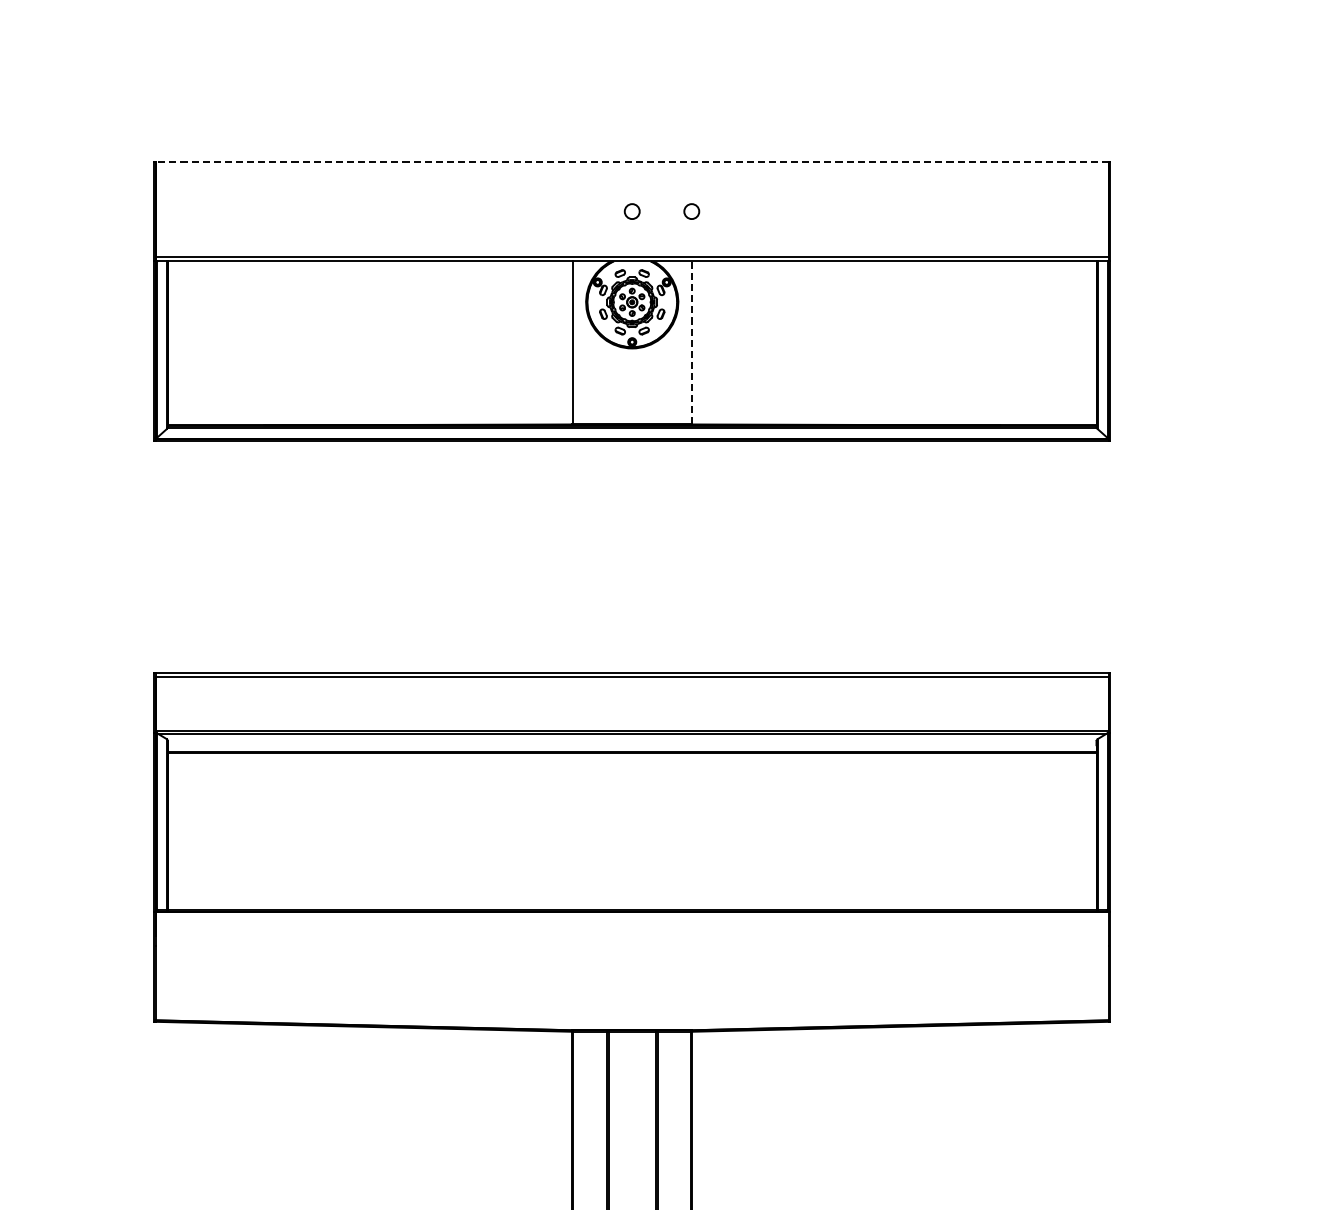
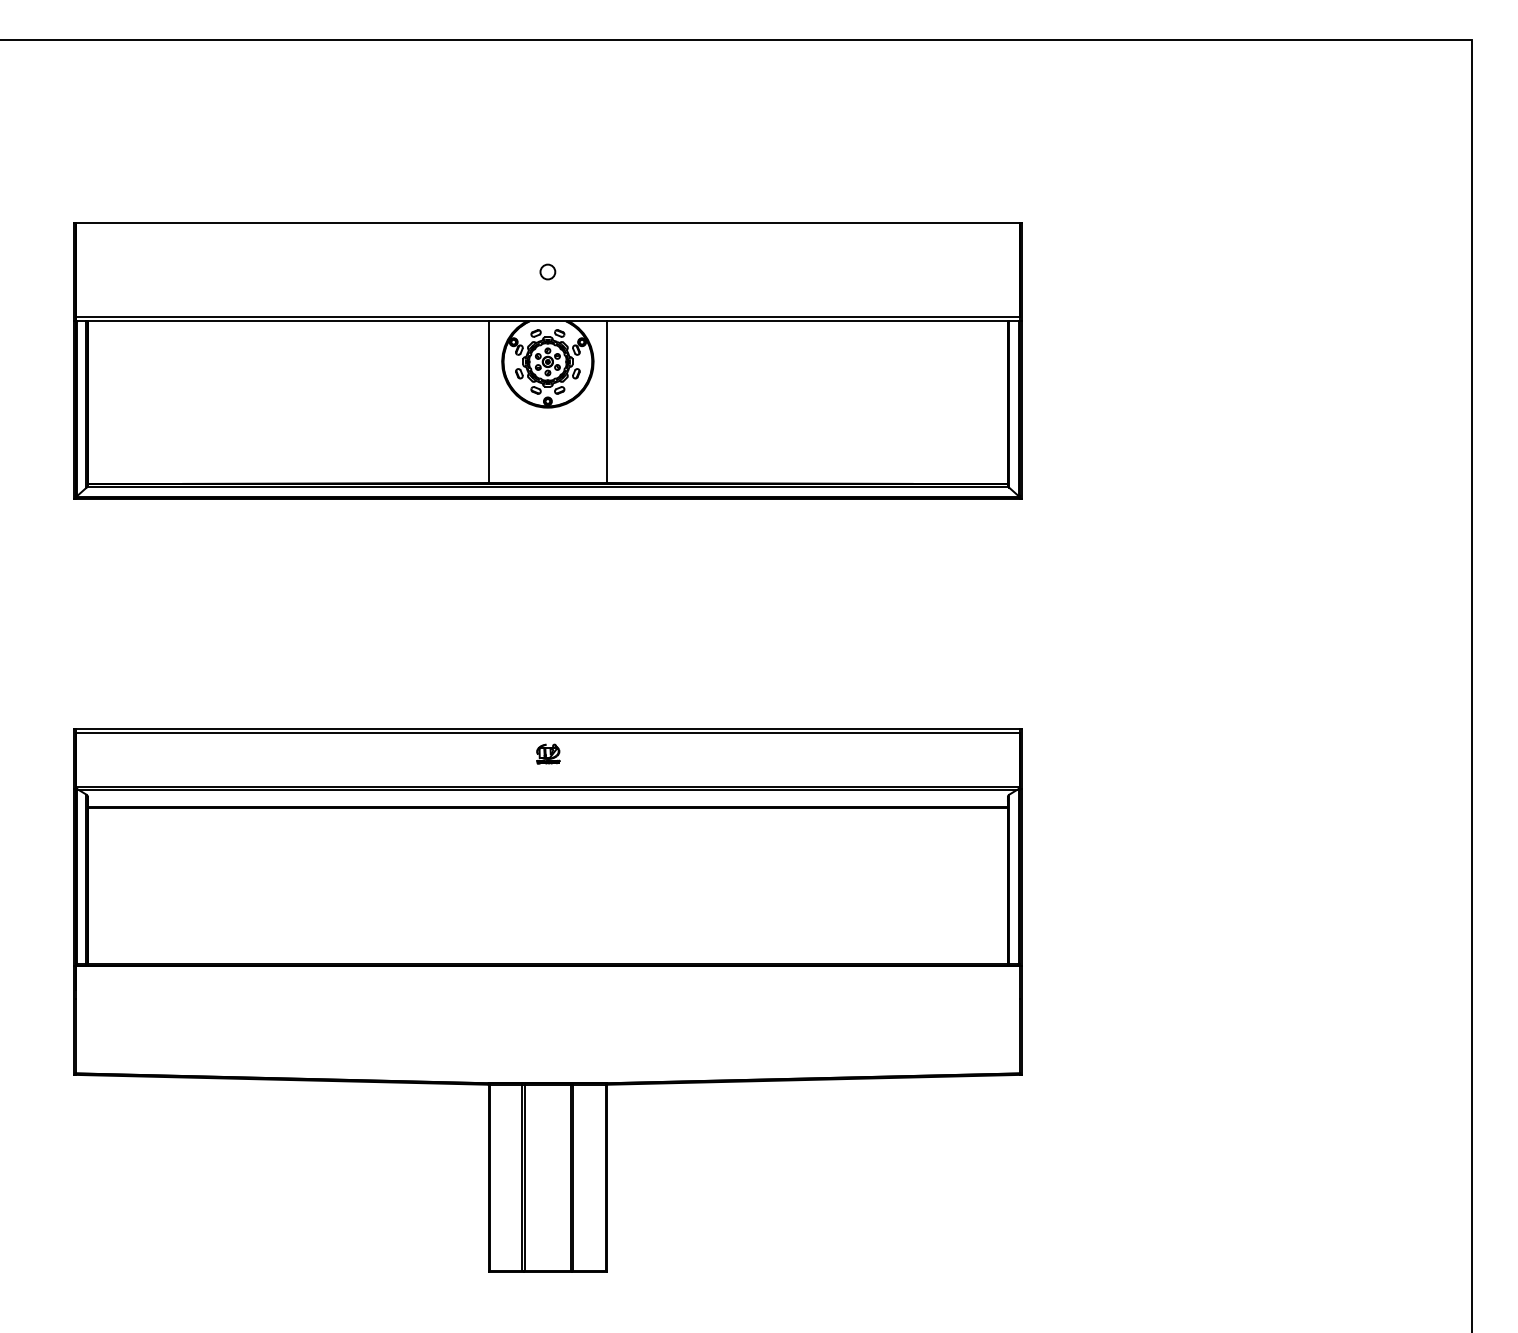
line: (631, 161) -> (547, 222), dashed -> solid
circle: (691, 211) -> (606, 271), removed
line: (692, 343) -> (607, 402), dashed -> solid
part: (632, 697) -> (548, 753), added

